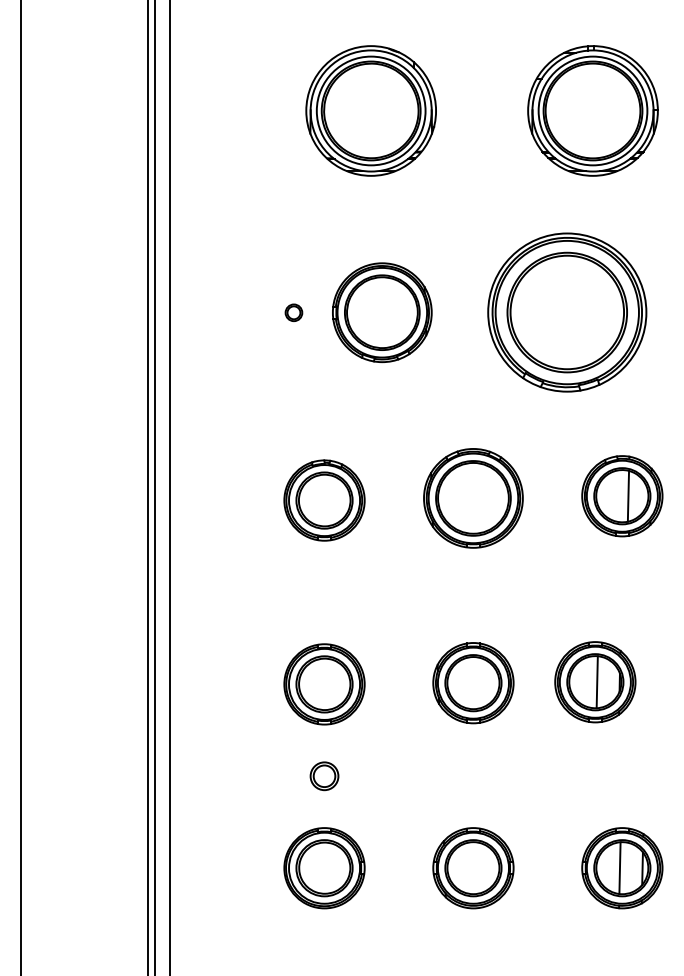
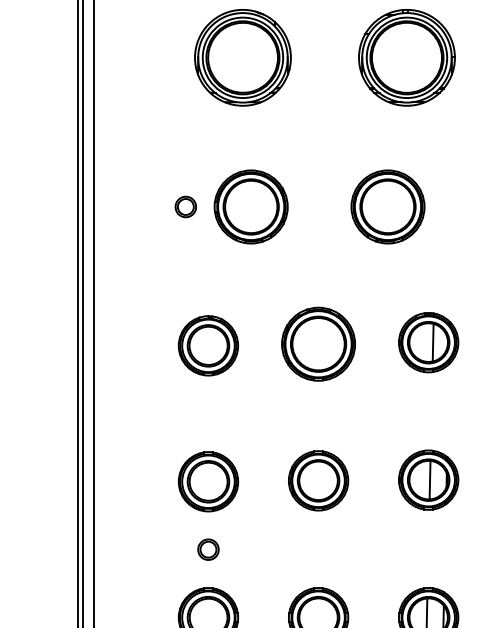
part: (293, 312) -> (185, 206), size x1.67
part: (567, 312) -> (388, 206), size x0.62
part: (595, 682) -> (428, 480), moved

